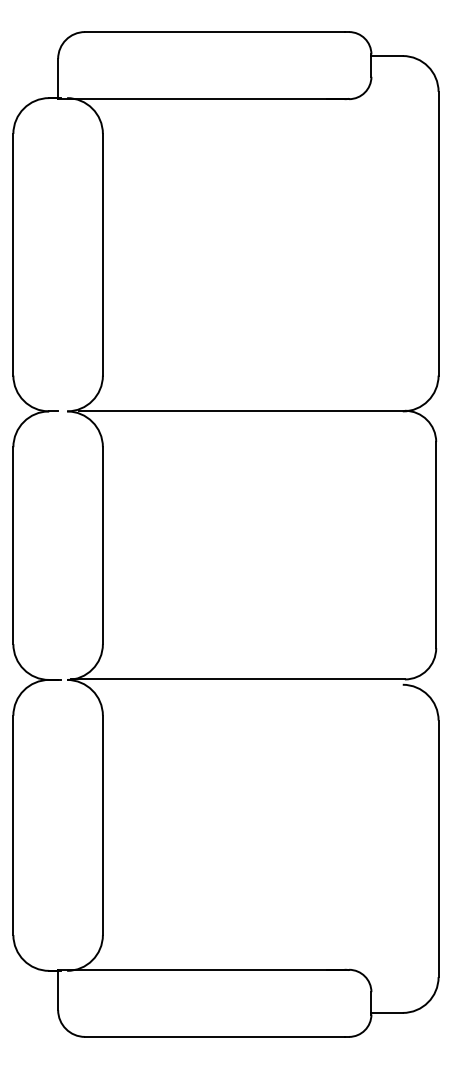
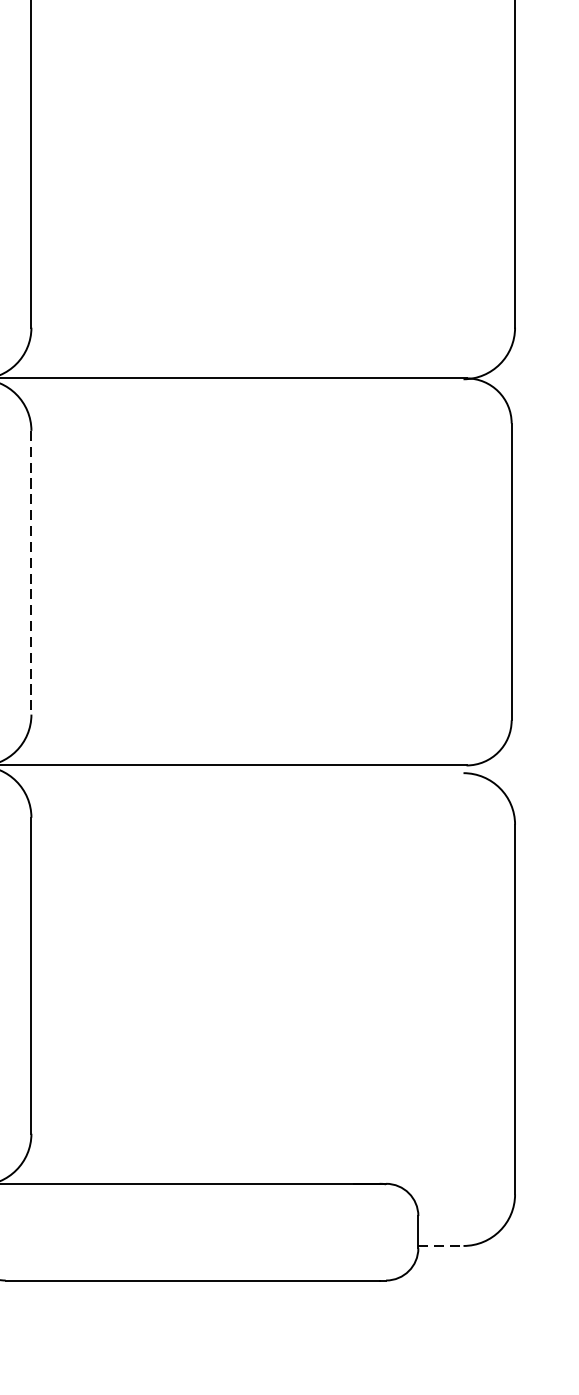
line: (102, 546) -> (30, 573), solid -> dashed
line: (387, 1012) -> (441, 1245), solid -> dashed

